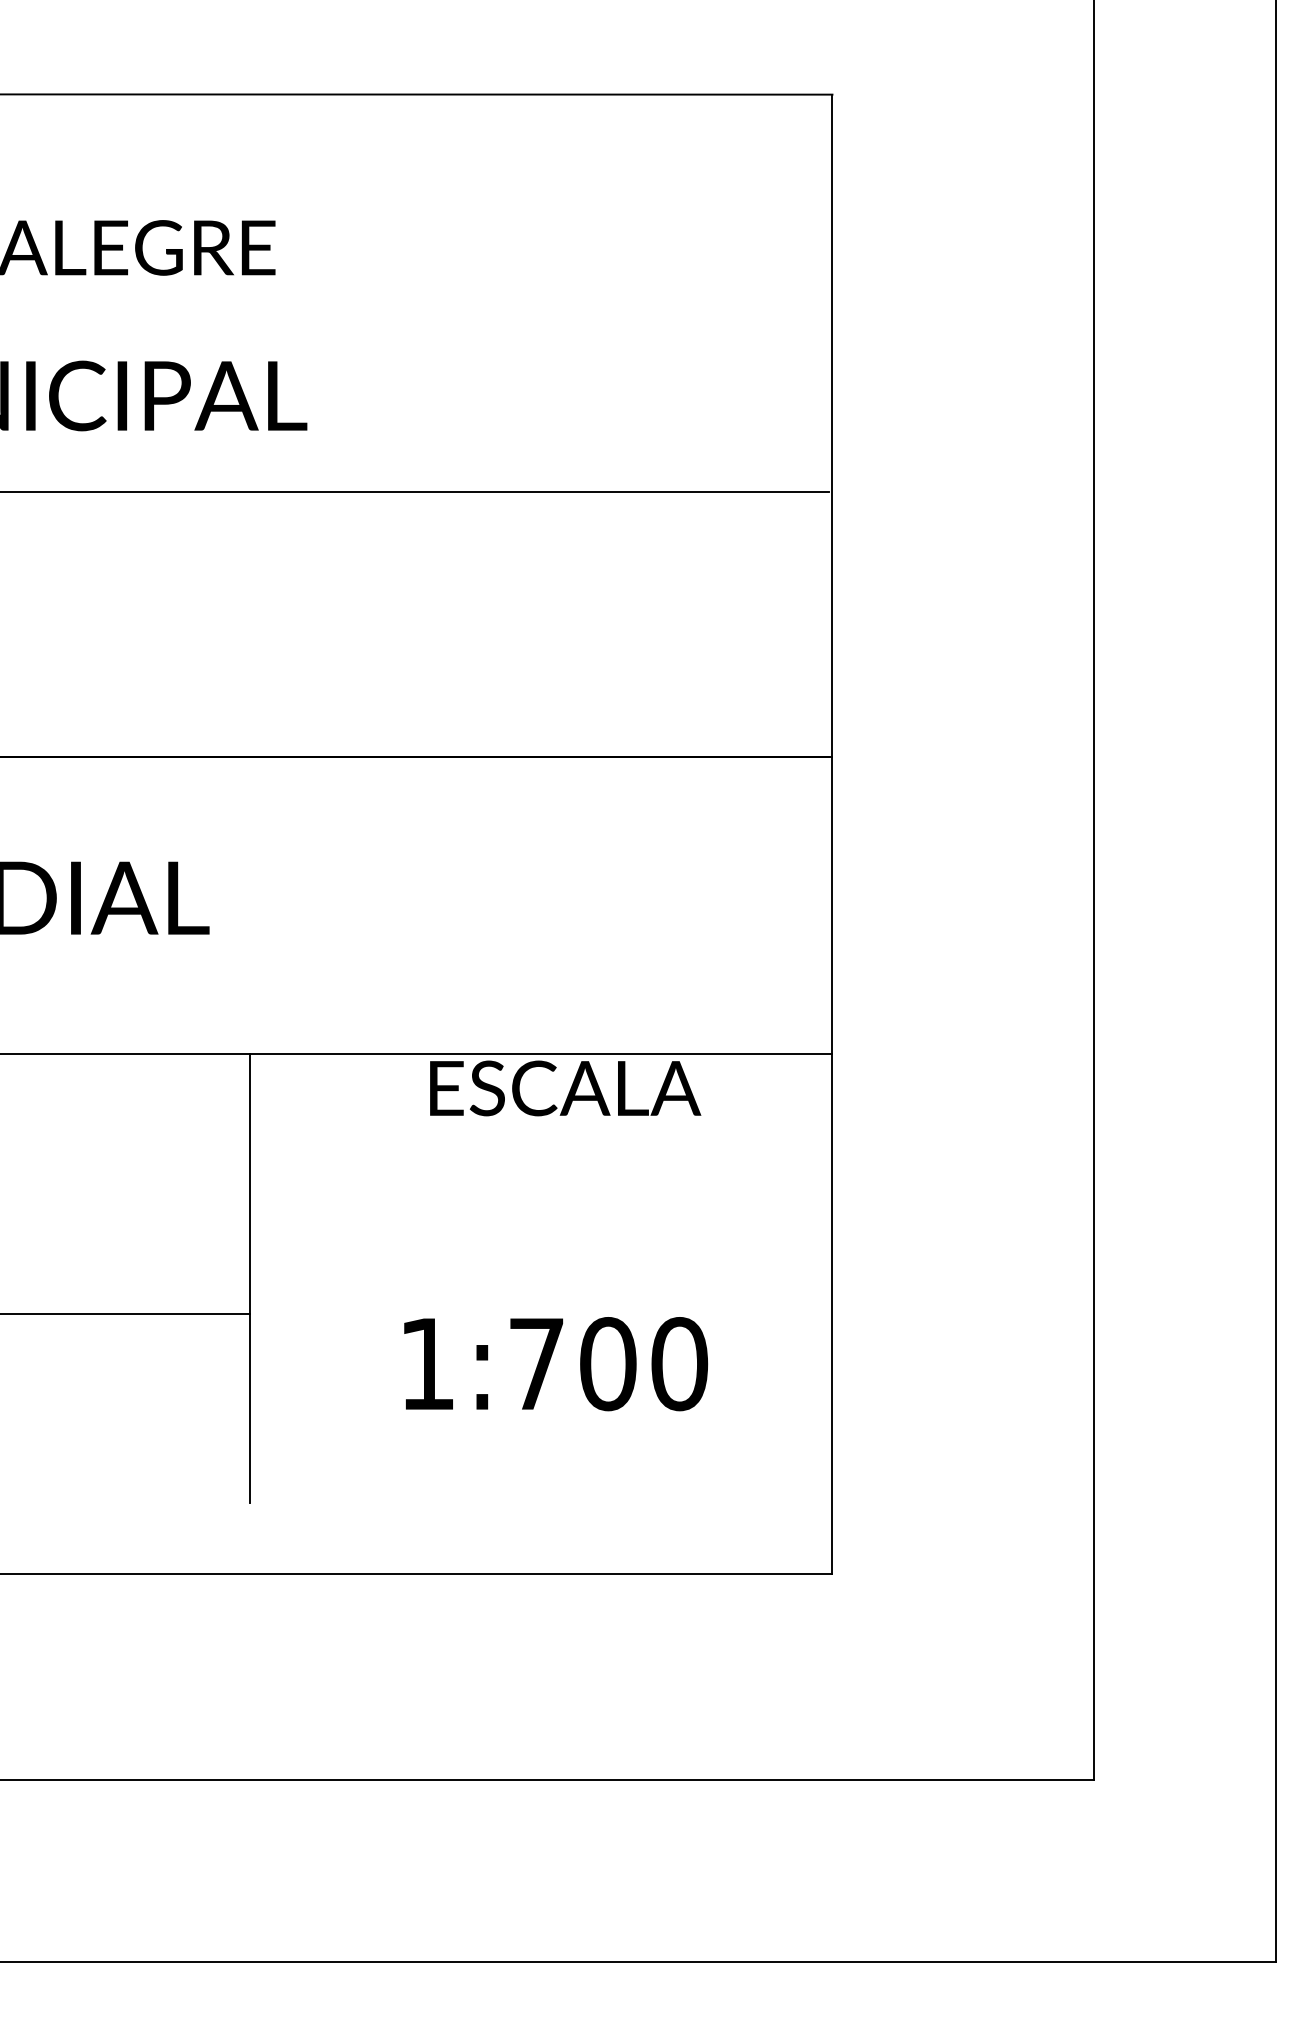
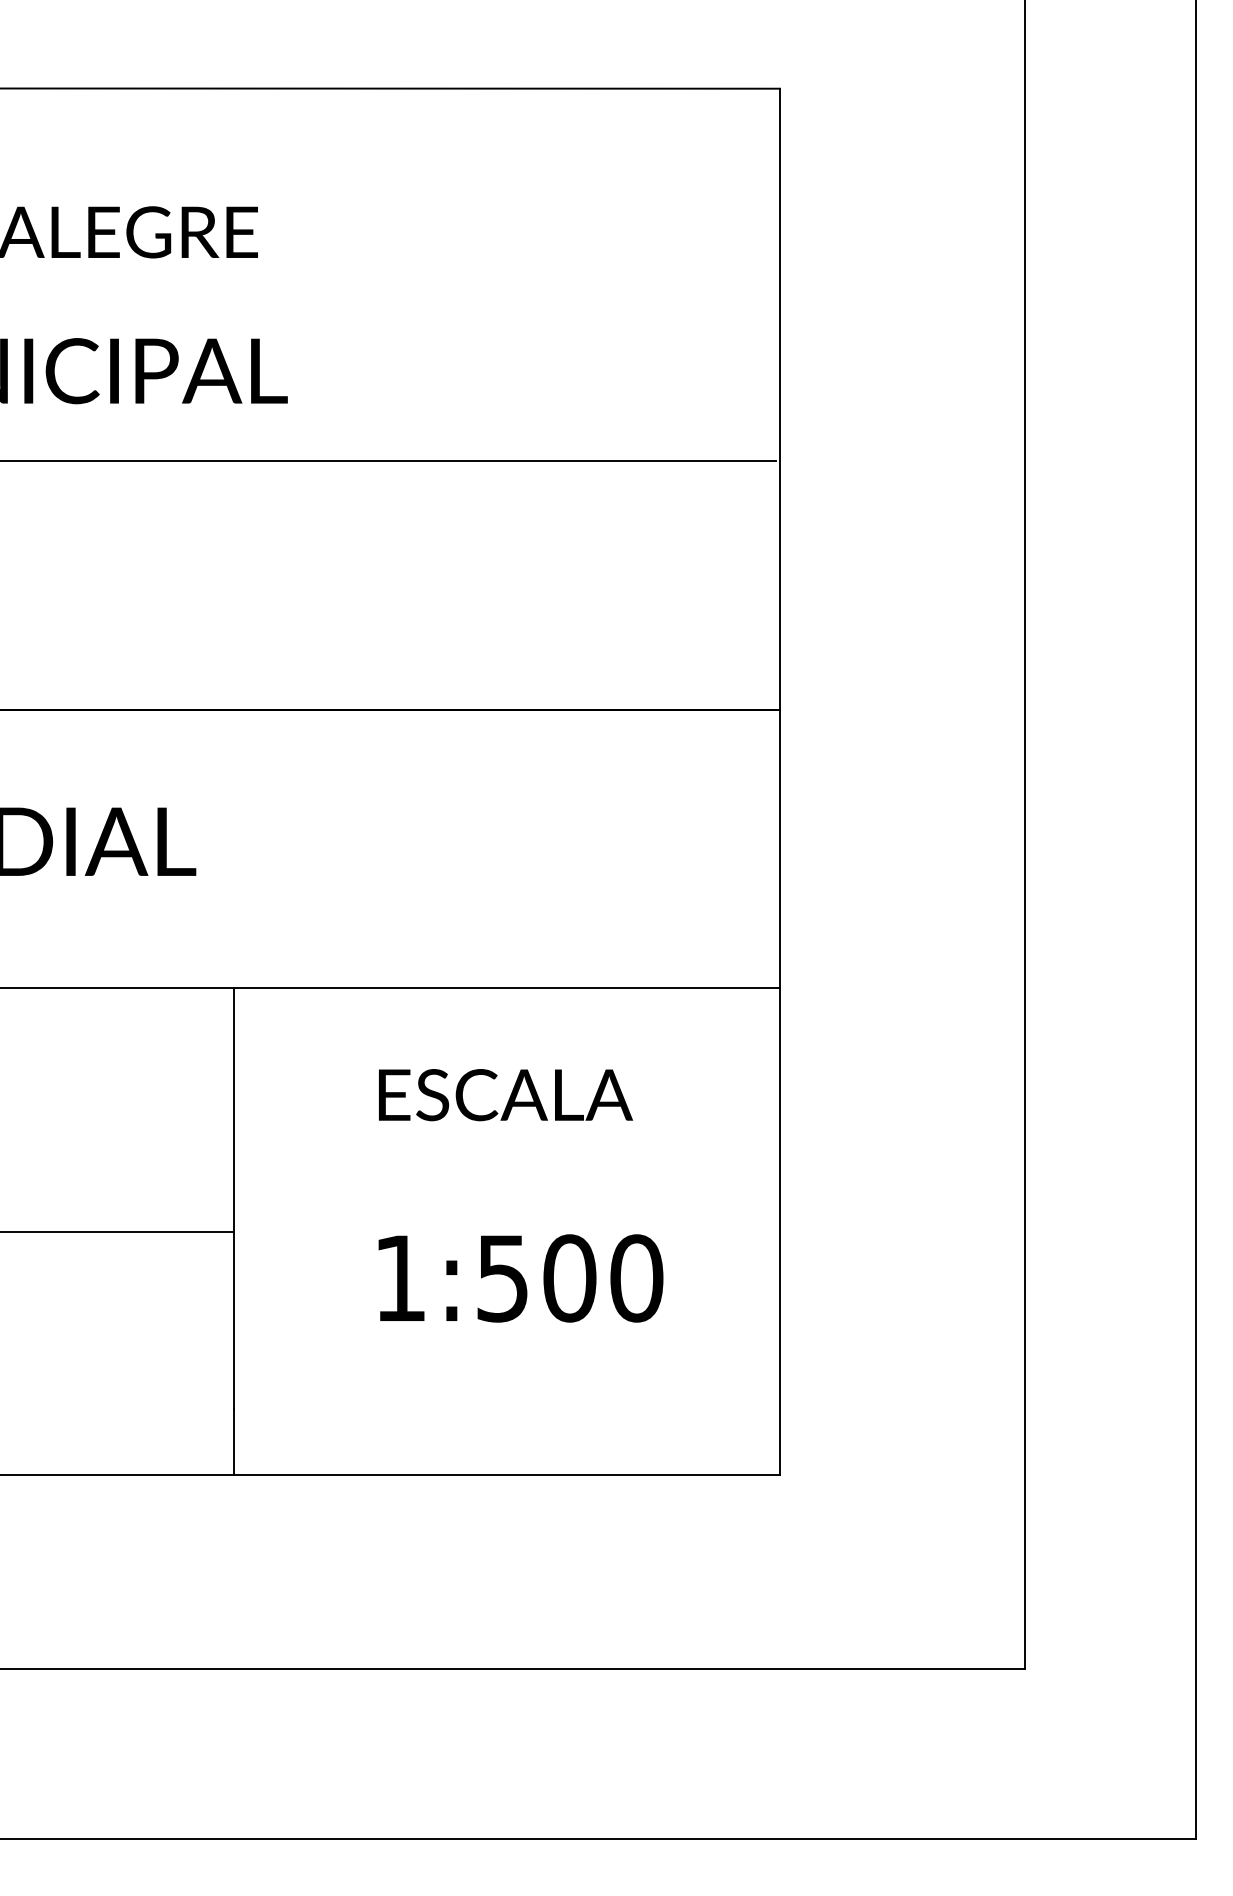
text: (565, 1088) -> (505, 1095), moved
text: (536, 1364) -> (502, 1278), 1:700 -> 1:500
line: (250, 1538) -> (234, 1441), added

